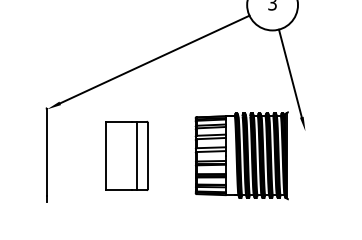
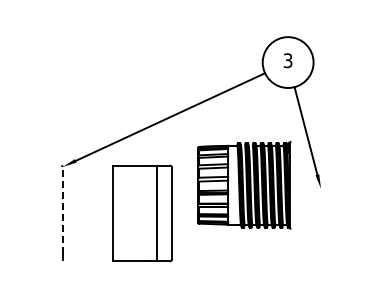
line: (46, 151) -> (62, 209), solid -> dashed
part: (126, 155) -> (142, 213), size x1.4
part: (241, 155) -> (244, 185), moved

